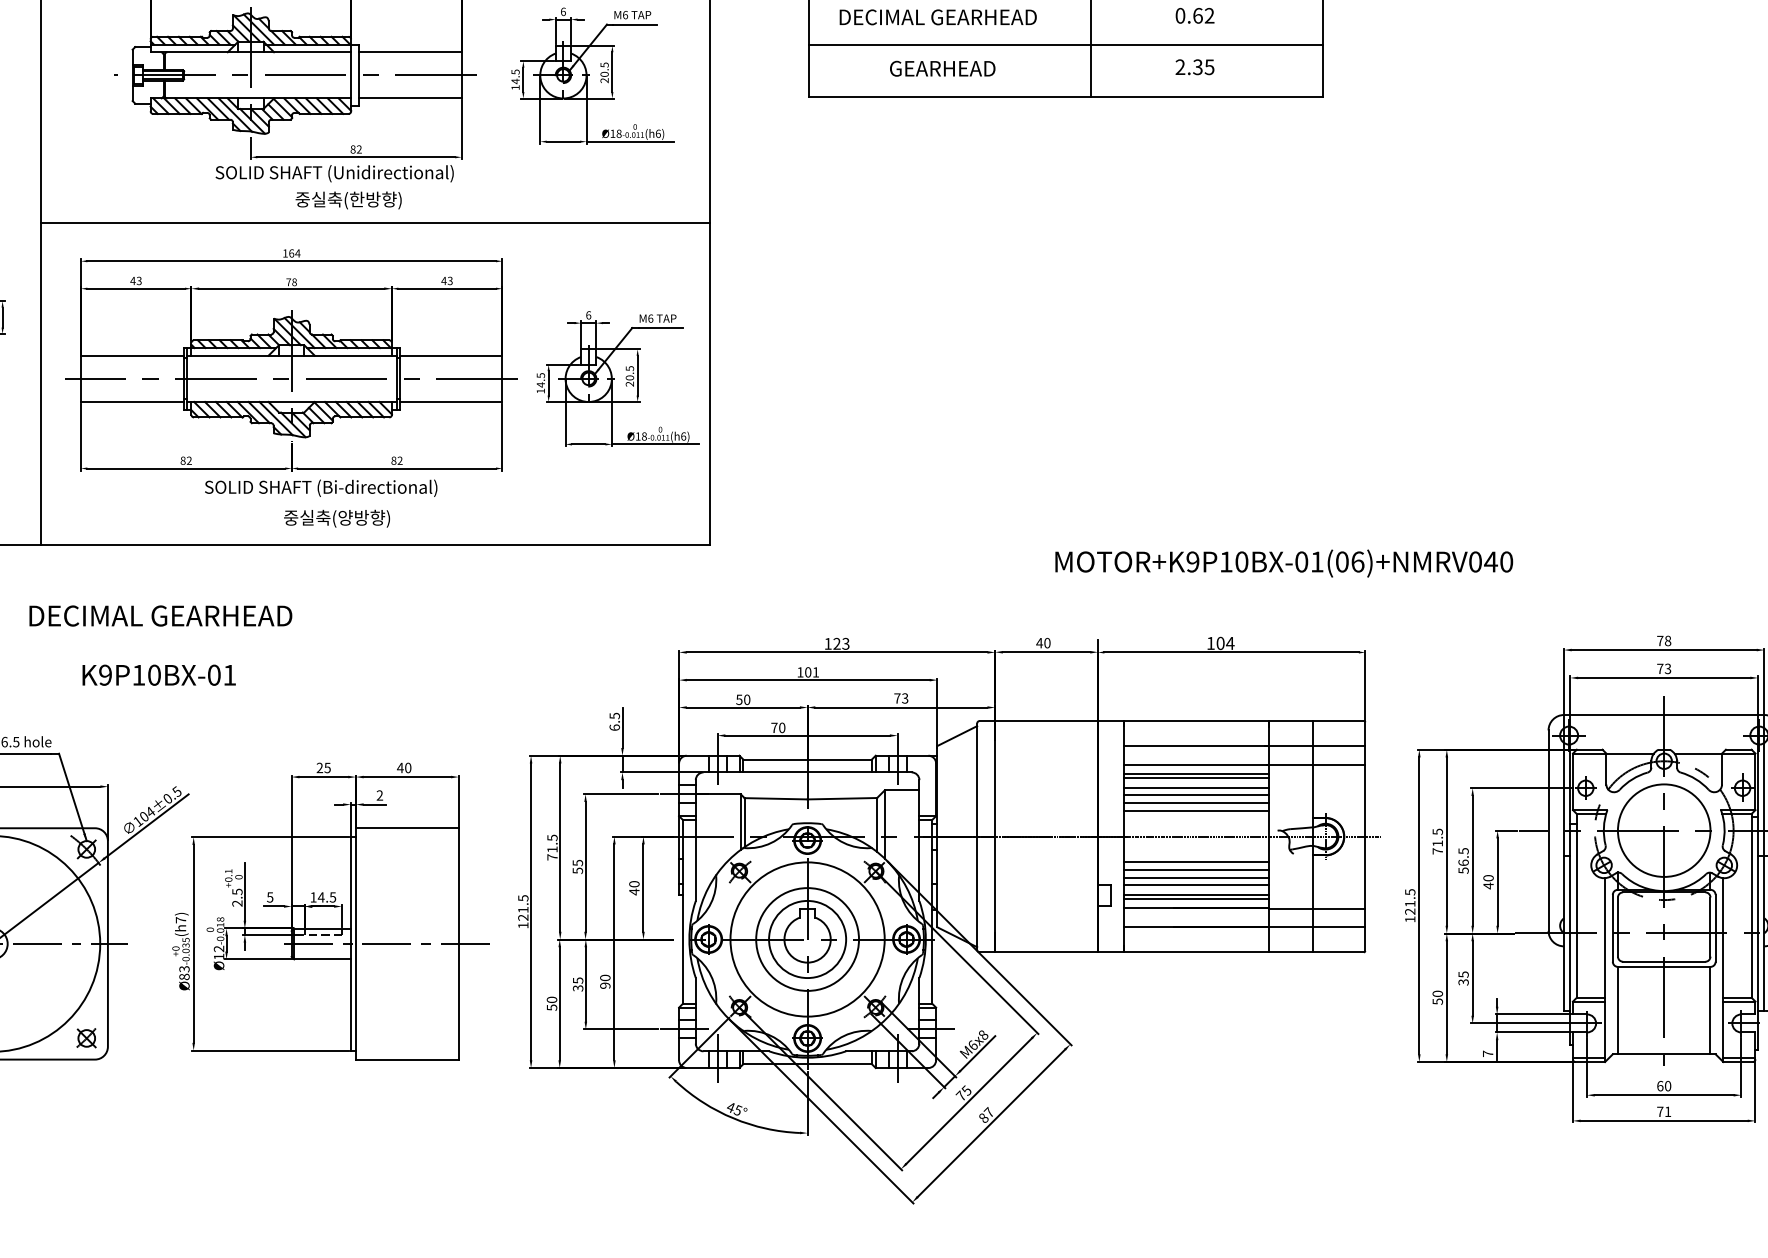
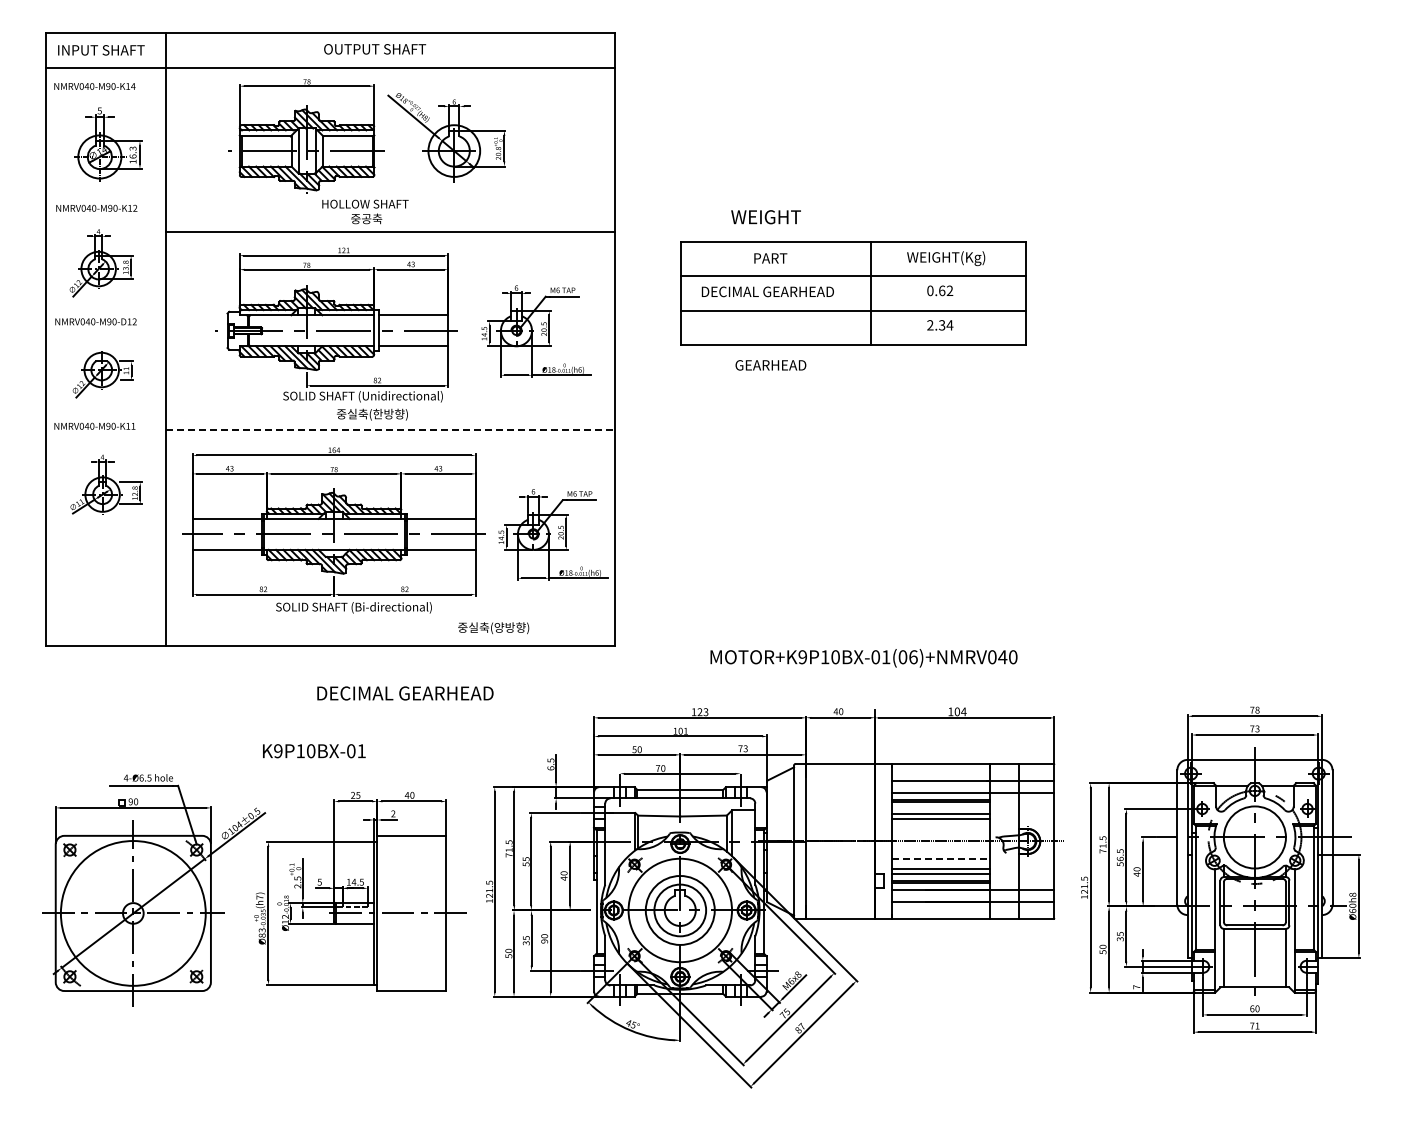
text: (1208, 67) -> (949, 325), 2.35 -> 2.34
text: (942, 68) -> (770, 365), moved
line: (375, 224) -> (390, 430), solid -> dashed
text: (336, 519) -> (493, 628), moved
text: (1283, 563) -> (863, 658), moved
text: (160, 616) -> (405, 693), moved
text: (159, 675) -> (314, 751), moved
line: (1195, 787) -> (940, 808), removed
line: (1195, 811) -> (940, 824), removed
line: (1196, 862) -> (941, 858), solid -> dashed
line: (1195, 869) -> (940, 863), removed

